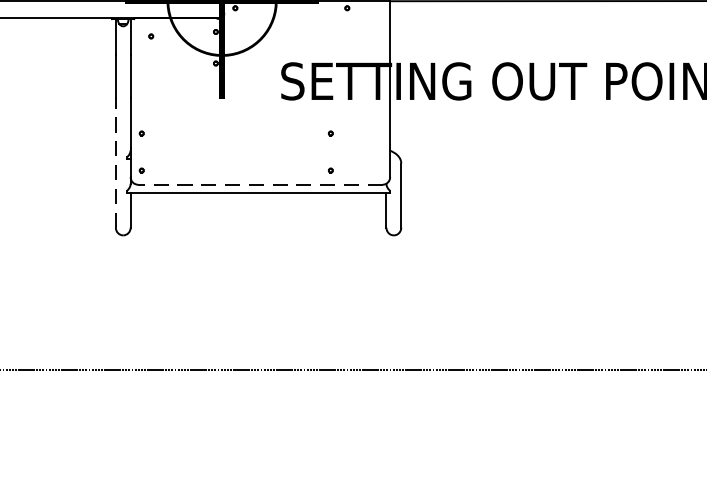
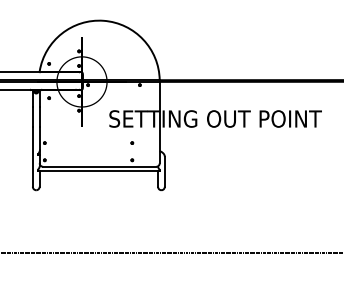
line: (115, 162) -> (32, 156), dashed -> solid
line: (259, 184) -> (99, 166), dashed -> solid

